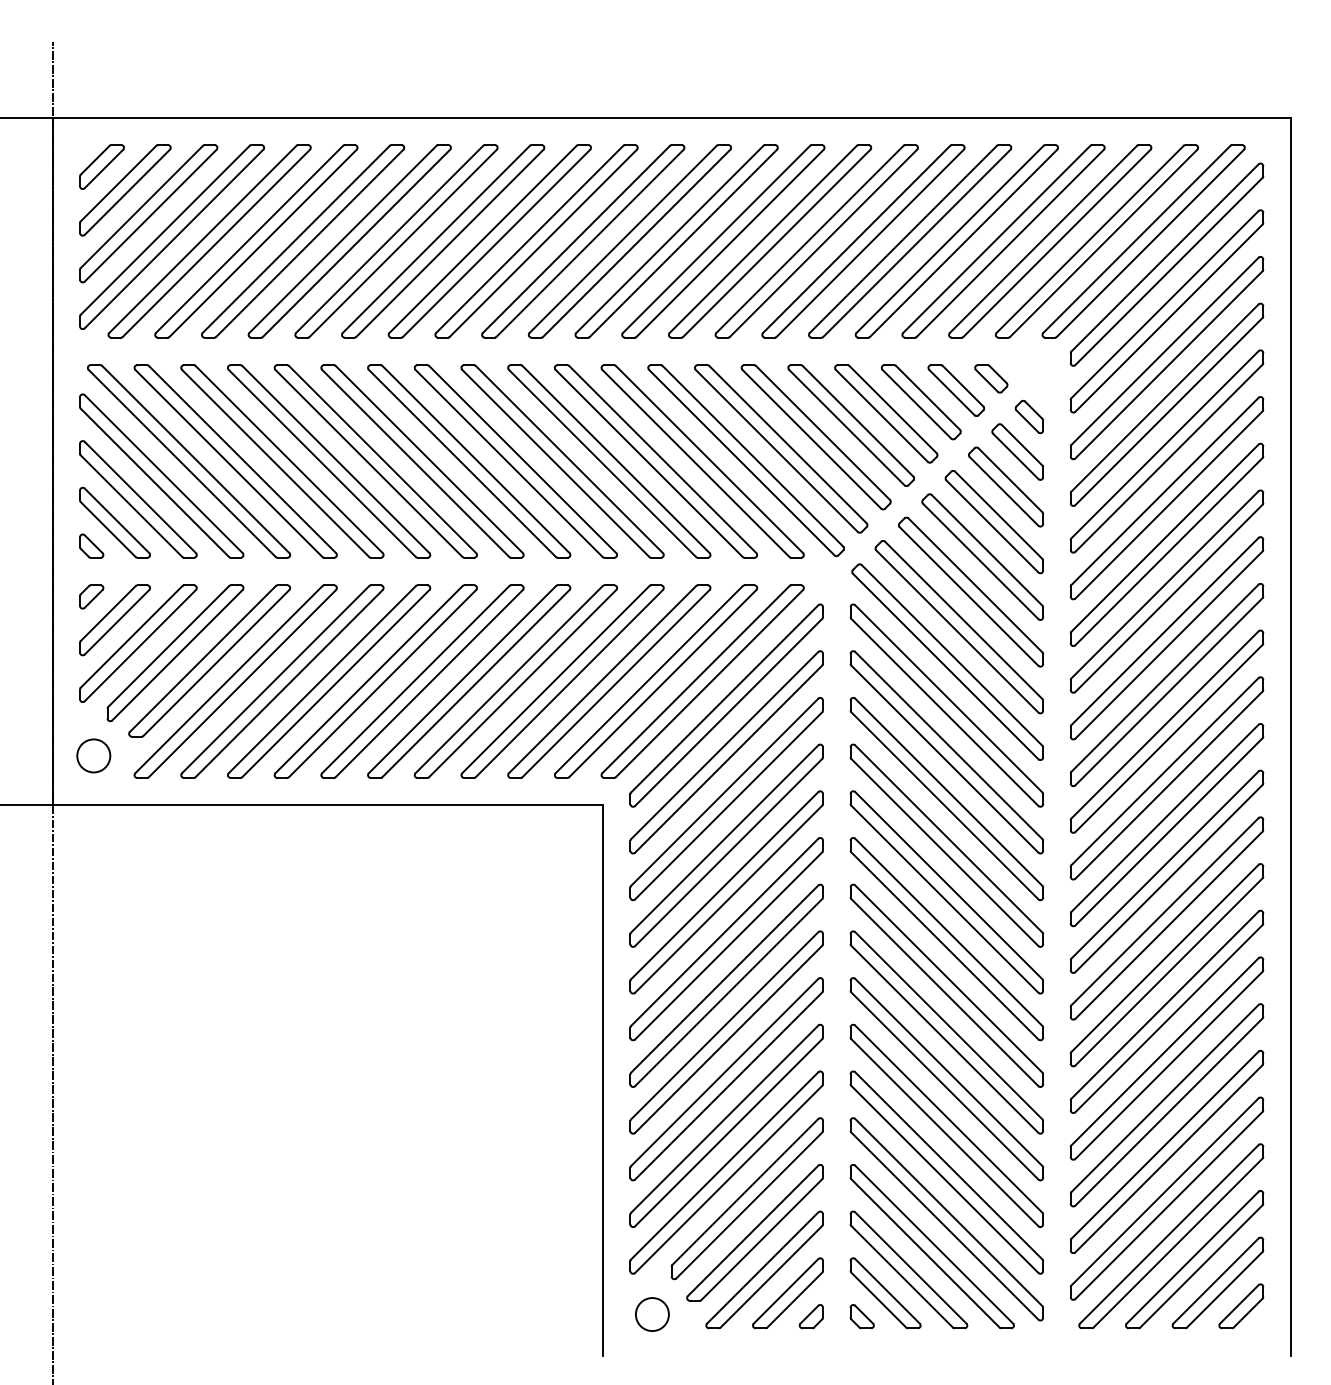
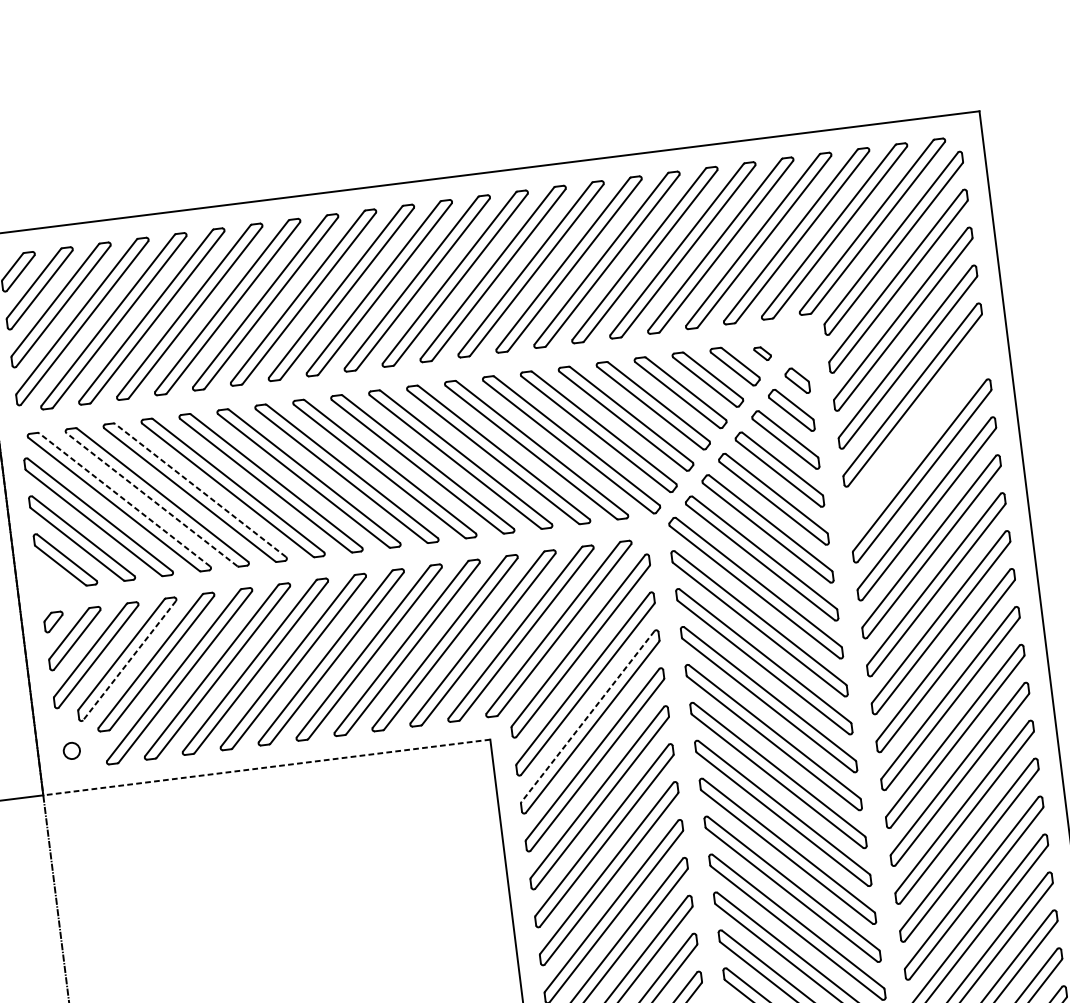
part: (991, 378) -> (762, 353), size x0.6
line: (195, 459) -> (124, 499), solid -> dashed
line: (288, 459) -> (199, 490), solid -> dashed
line: (228, 463) -> (151, 499), solid -> dashed
part: (1166, 498) -> (917, 433), removed
part: (91, 545) -> (48, 580), removed
line: (177, 655) -> (129, 660), solid -> dashed
circle: (93, 755) -> (71, 750), size x0.6
line: (724, 792) -> (587, 716), solid -> dashed
line: (327, 805) -> (266, 767), solid -> dashed

